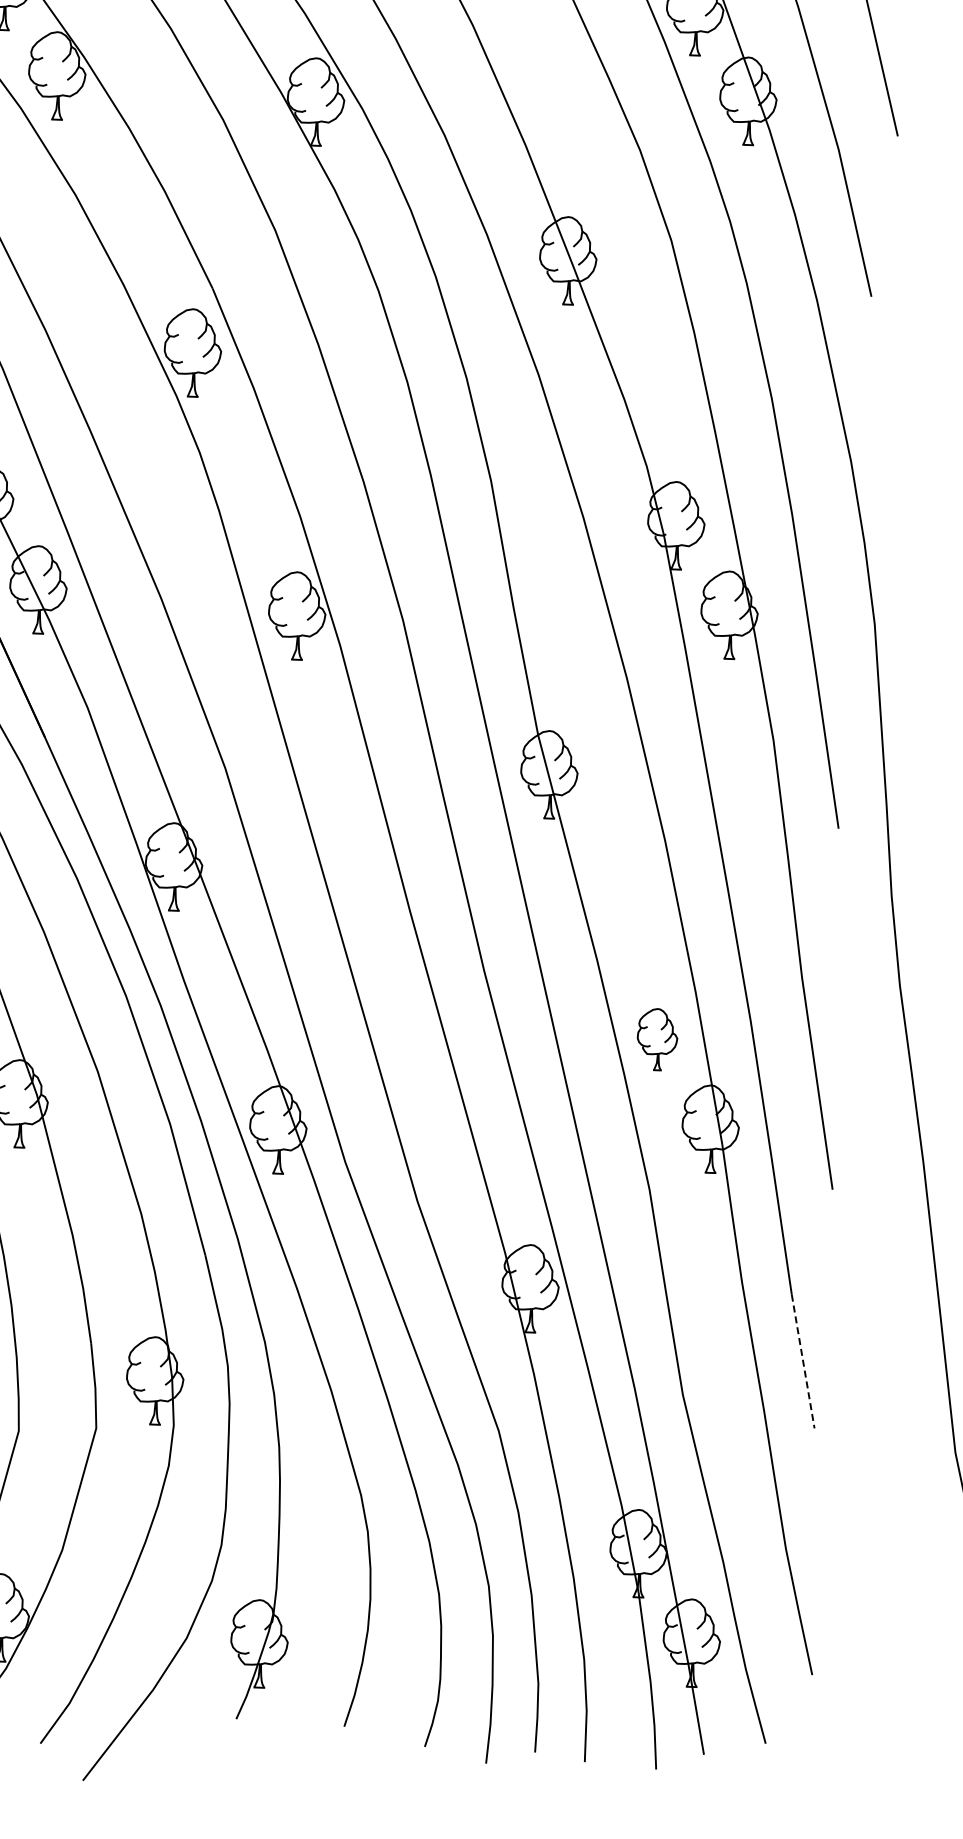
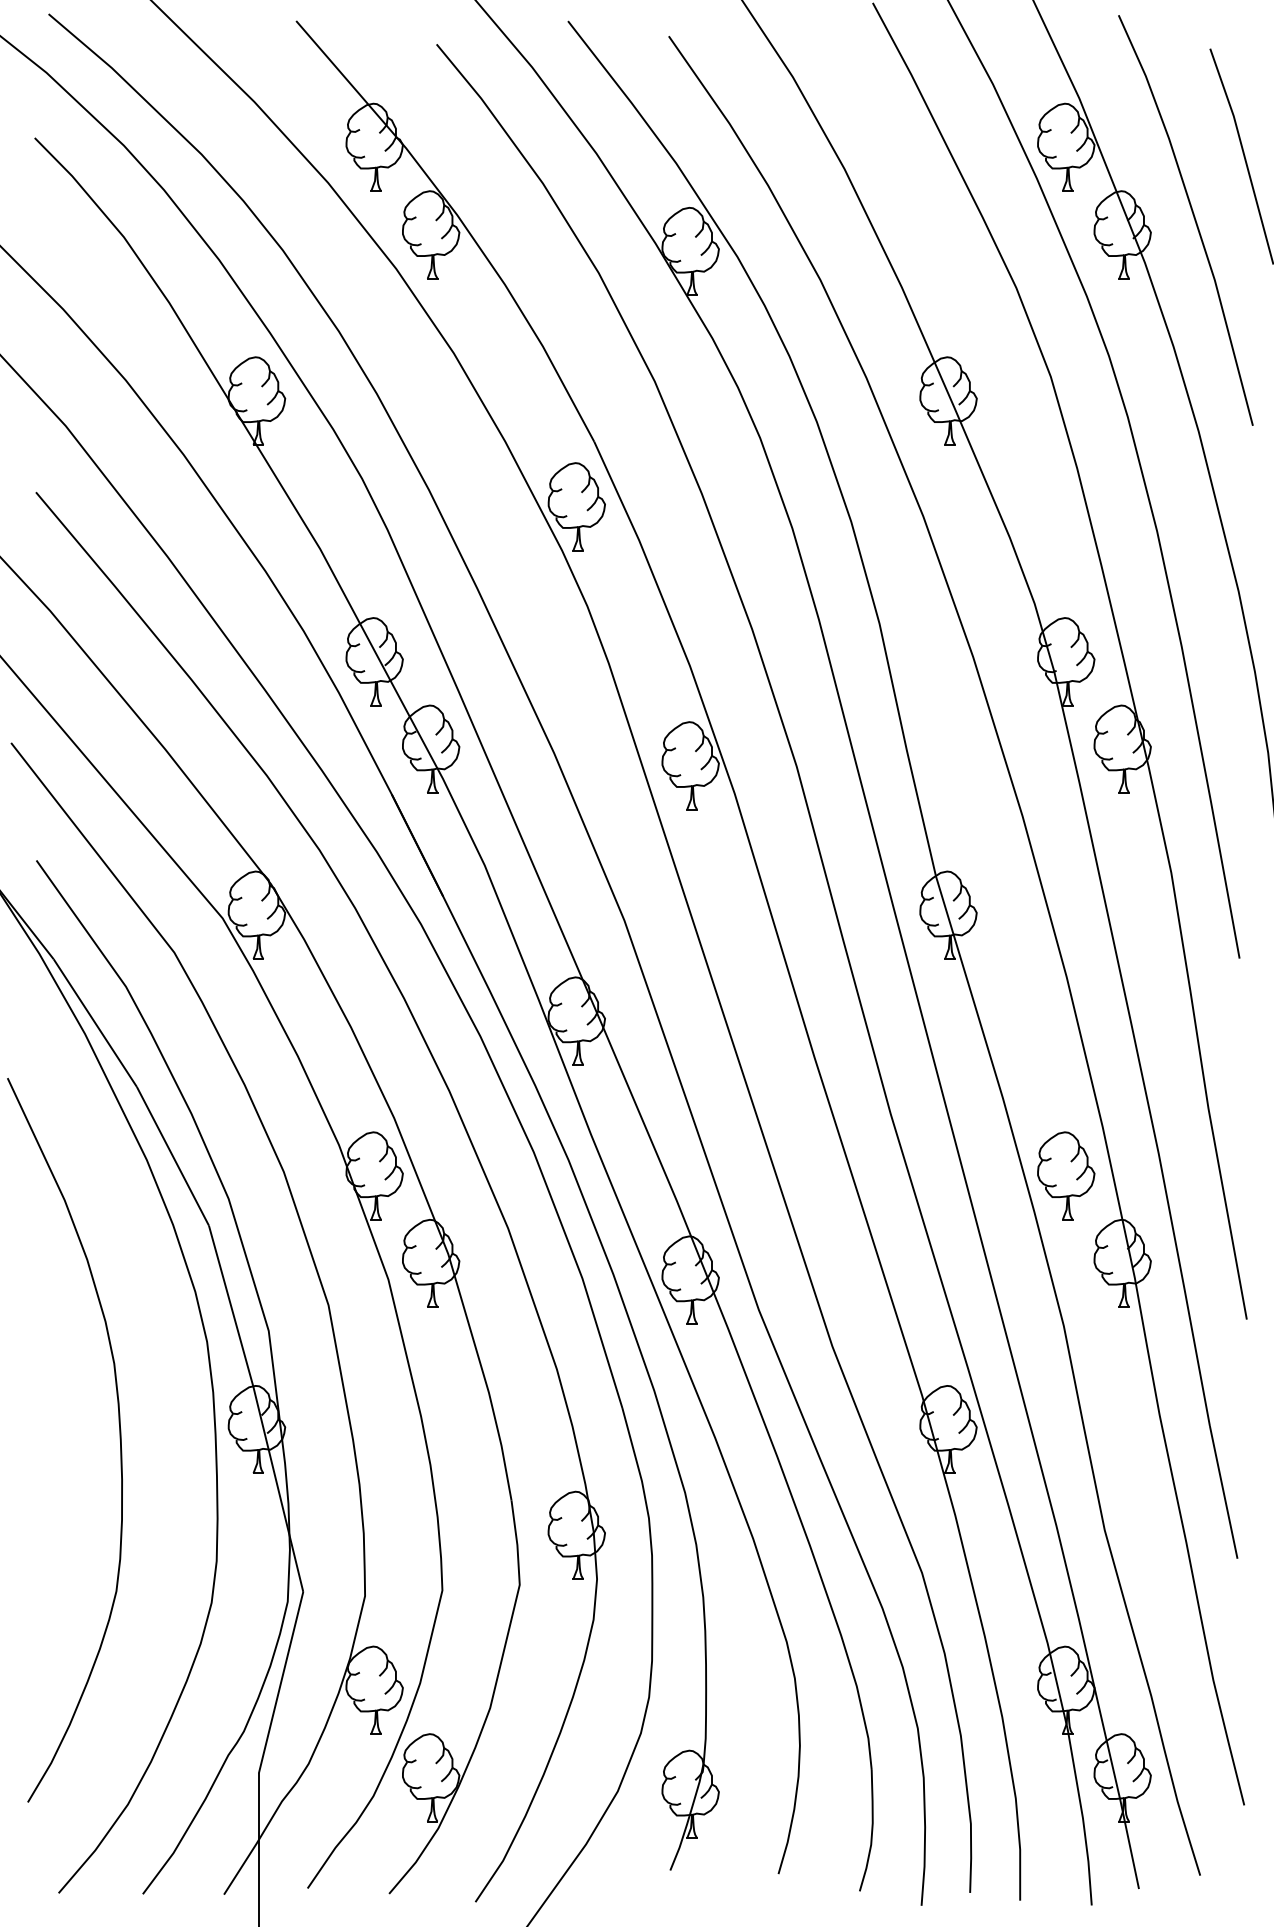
part: (657, 1039) -> (1066, 1175), size x1.43
line: (802, 1361) -> (1223, 1492), dashed -> solid

